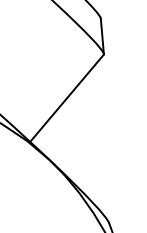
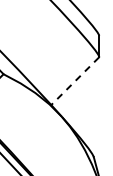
line: (67, 98) -> (75, 81), solid -> dashed

